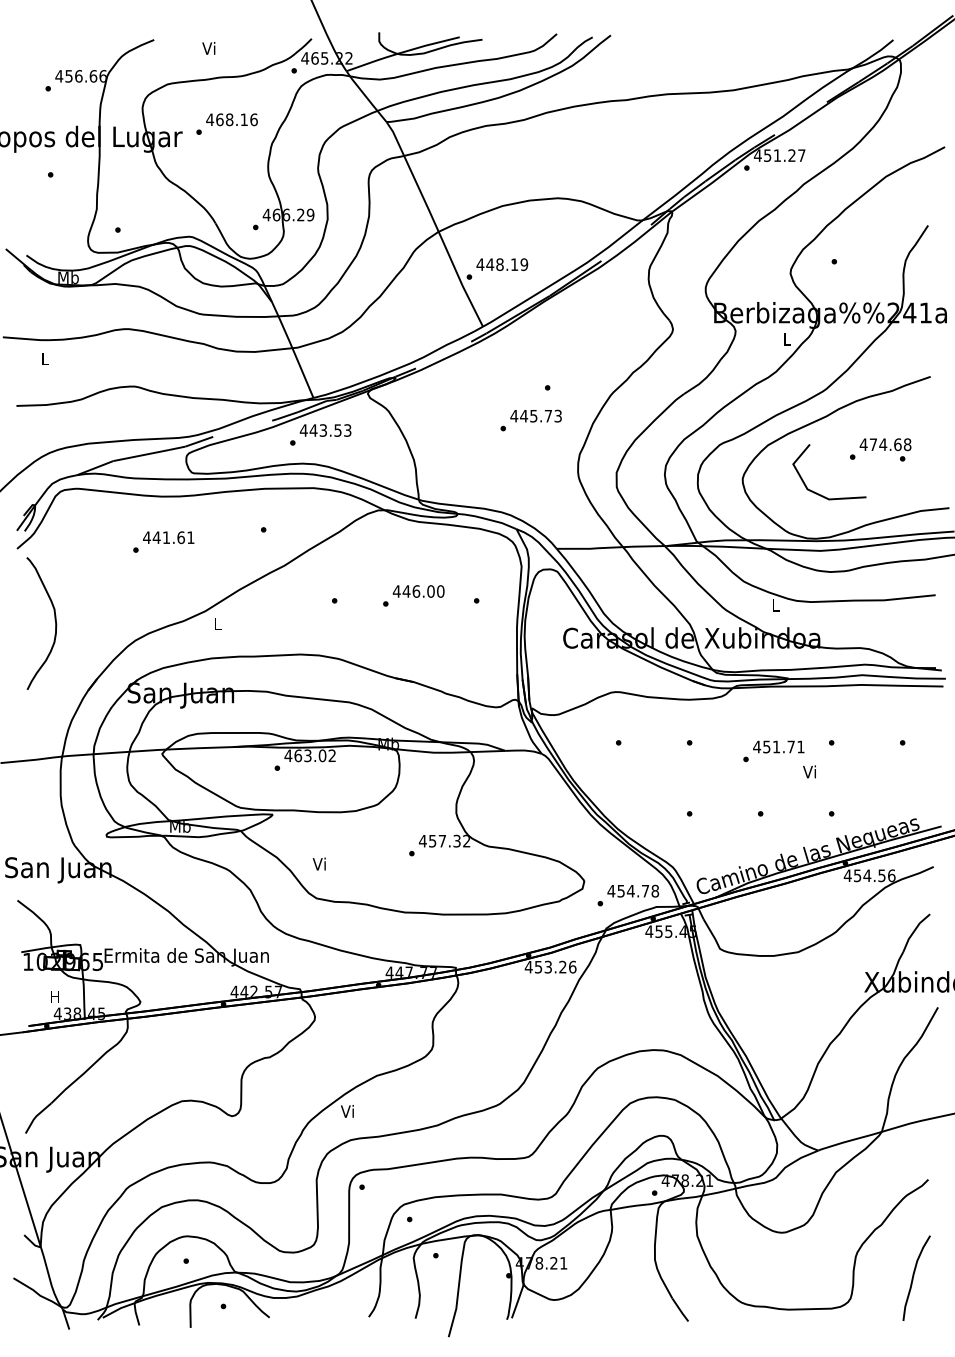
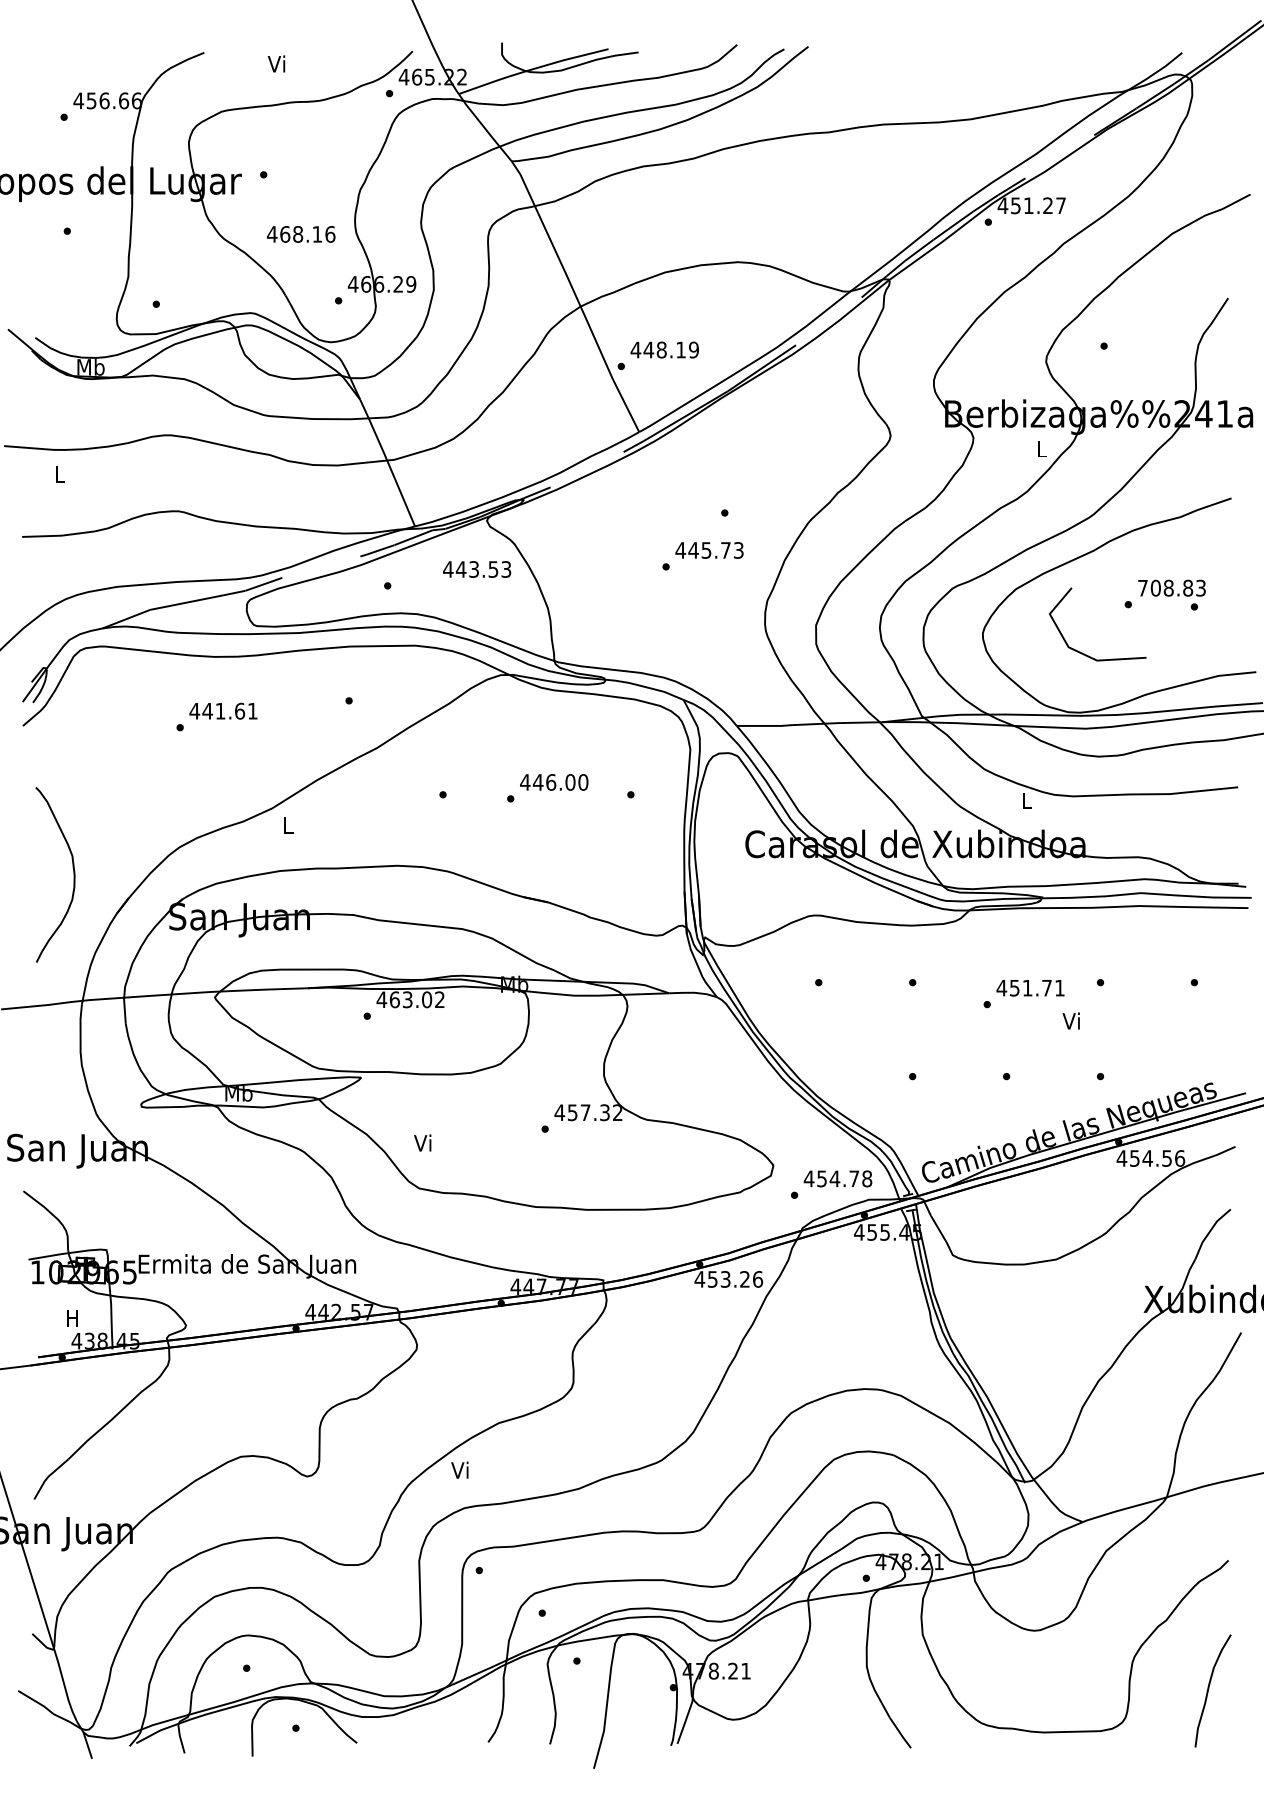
text: (232, 119) -> (301, 234), moved
text: (325, 430) -> (477, 569), moved
text: (885, 444) -> (1171, 587), 474.68 -> 708.83
curve: (55, 623) -> (73, 874), moved

